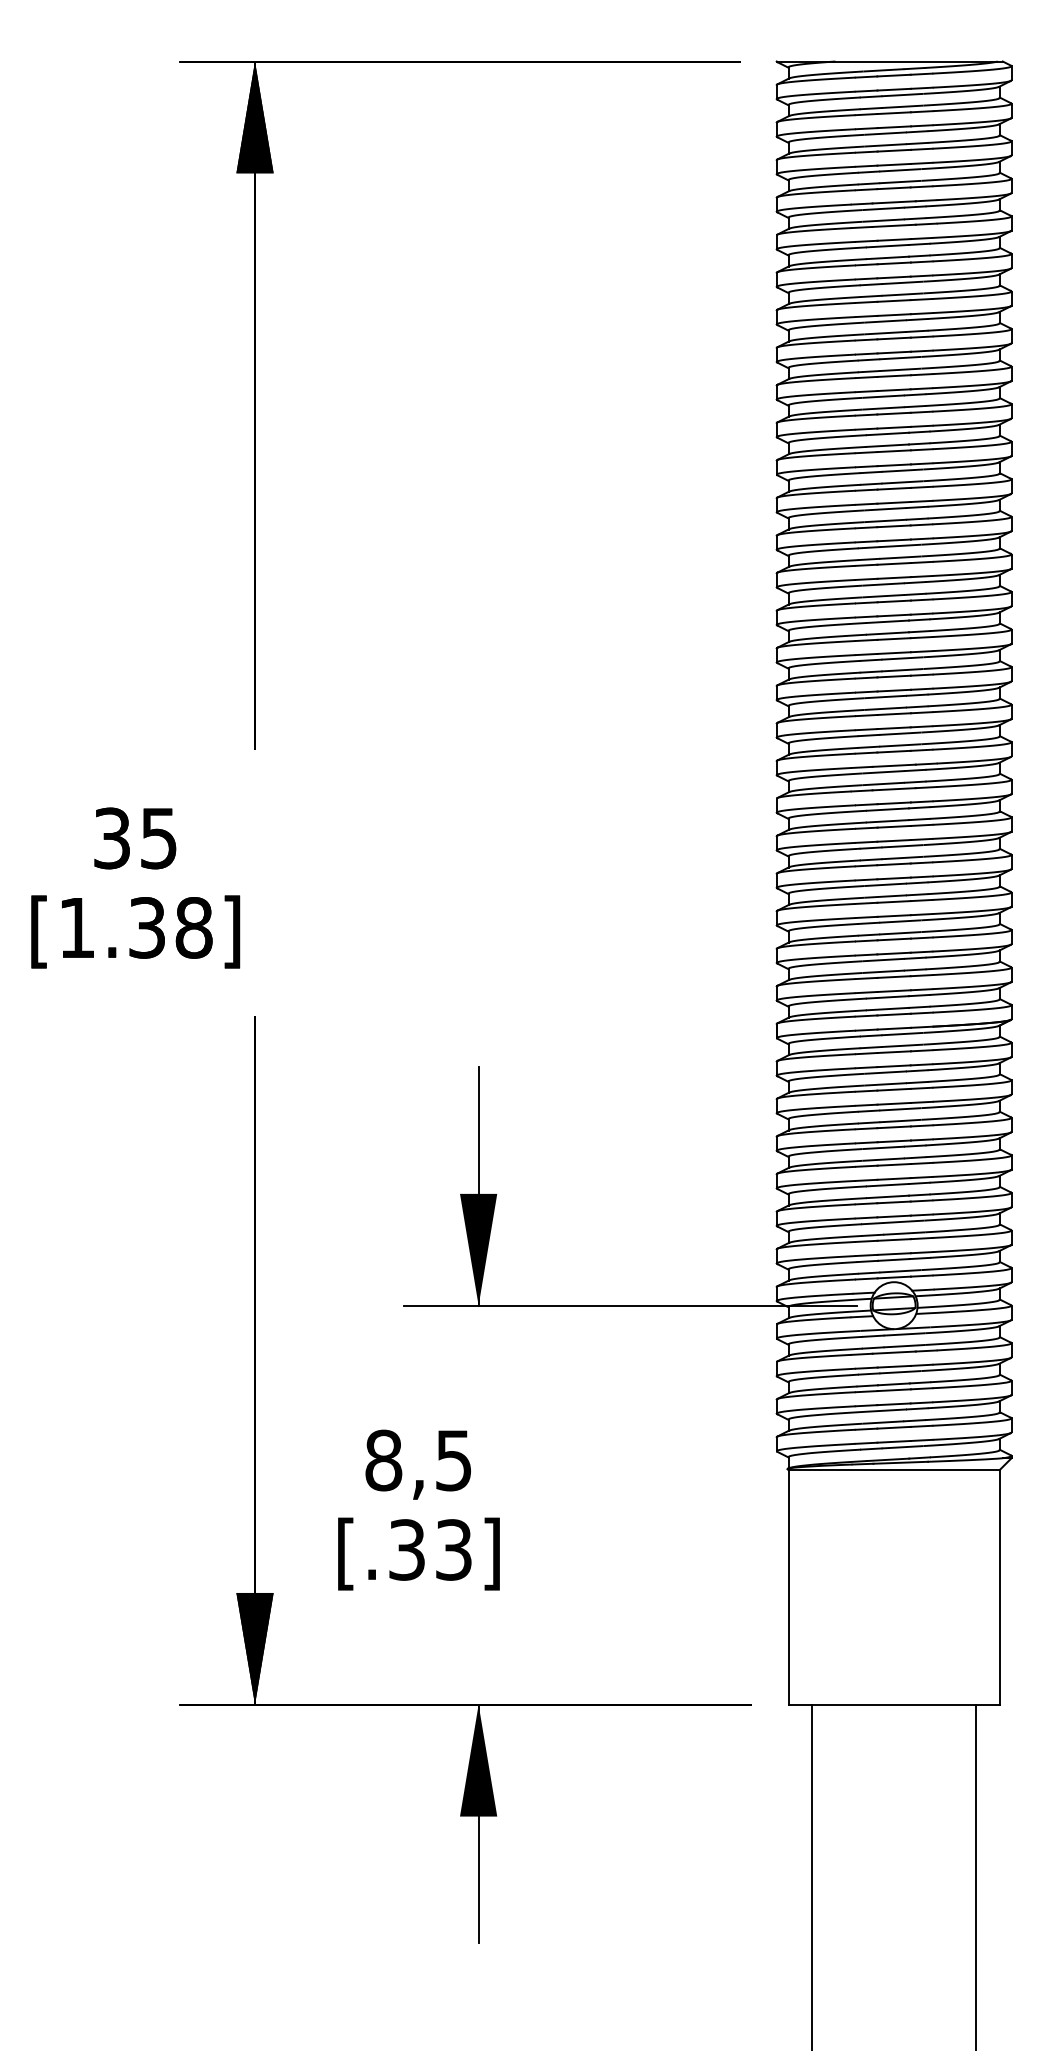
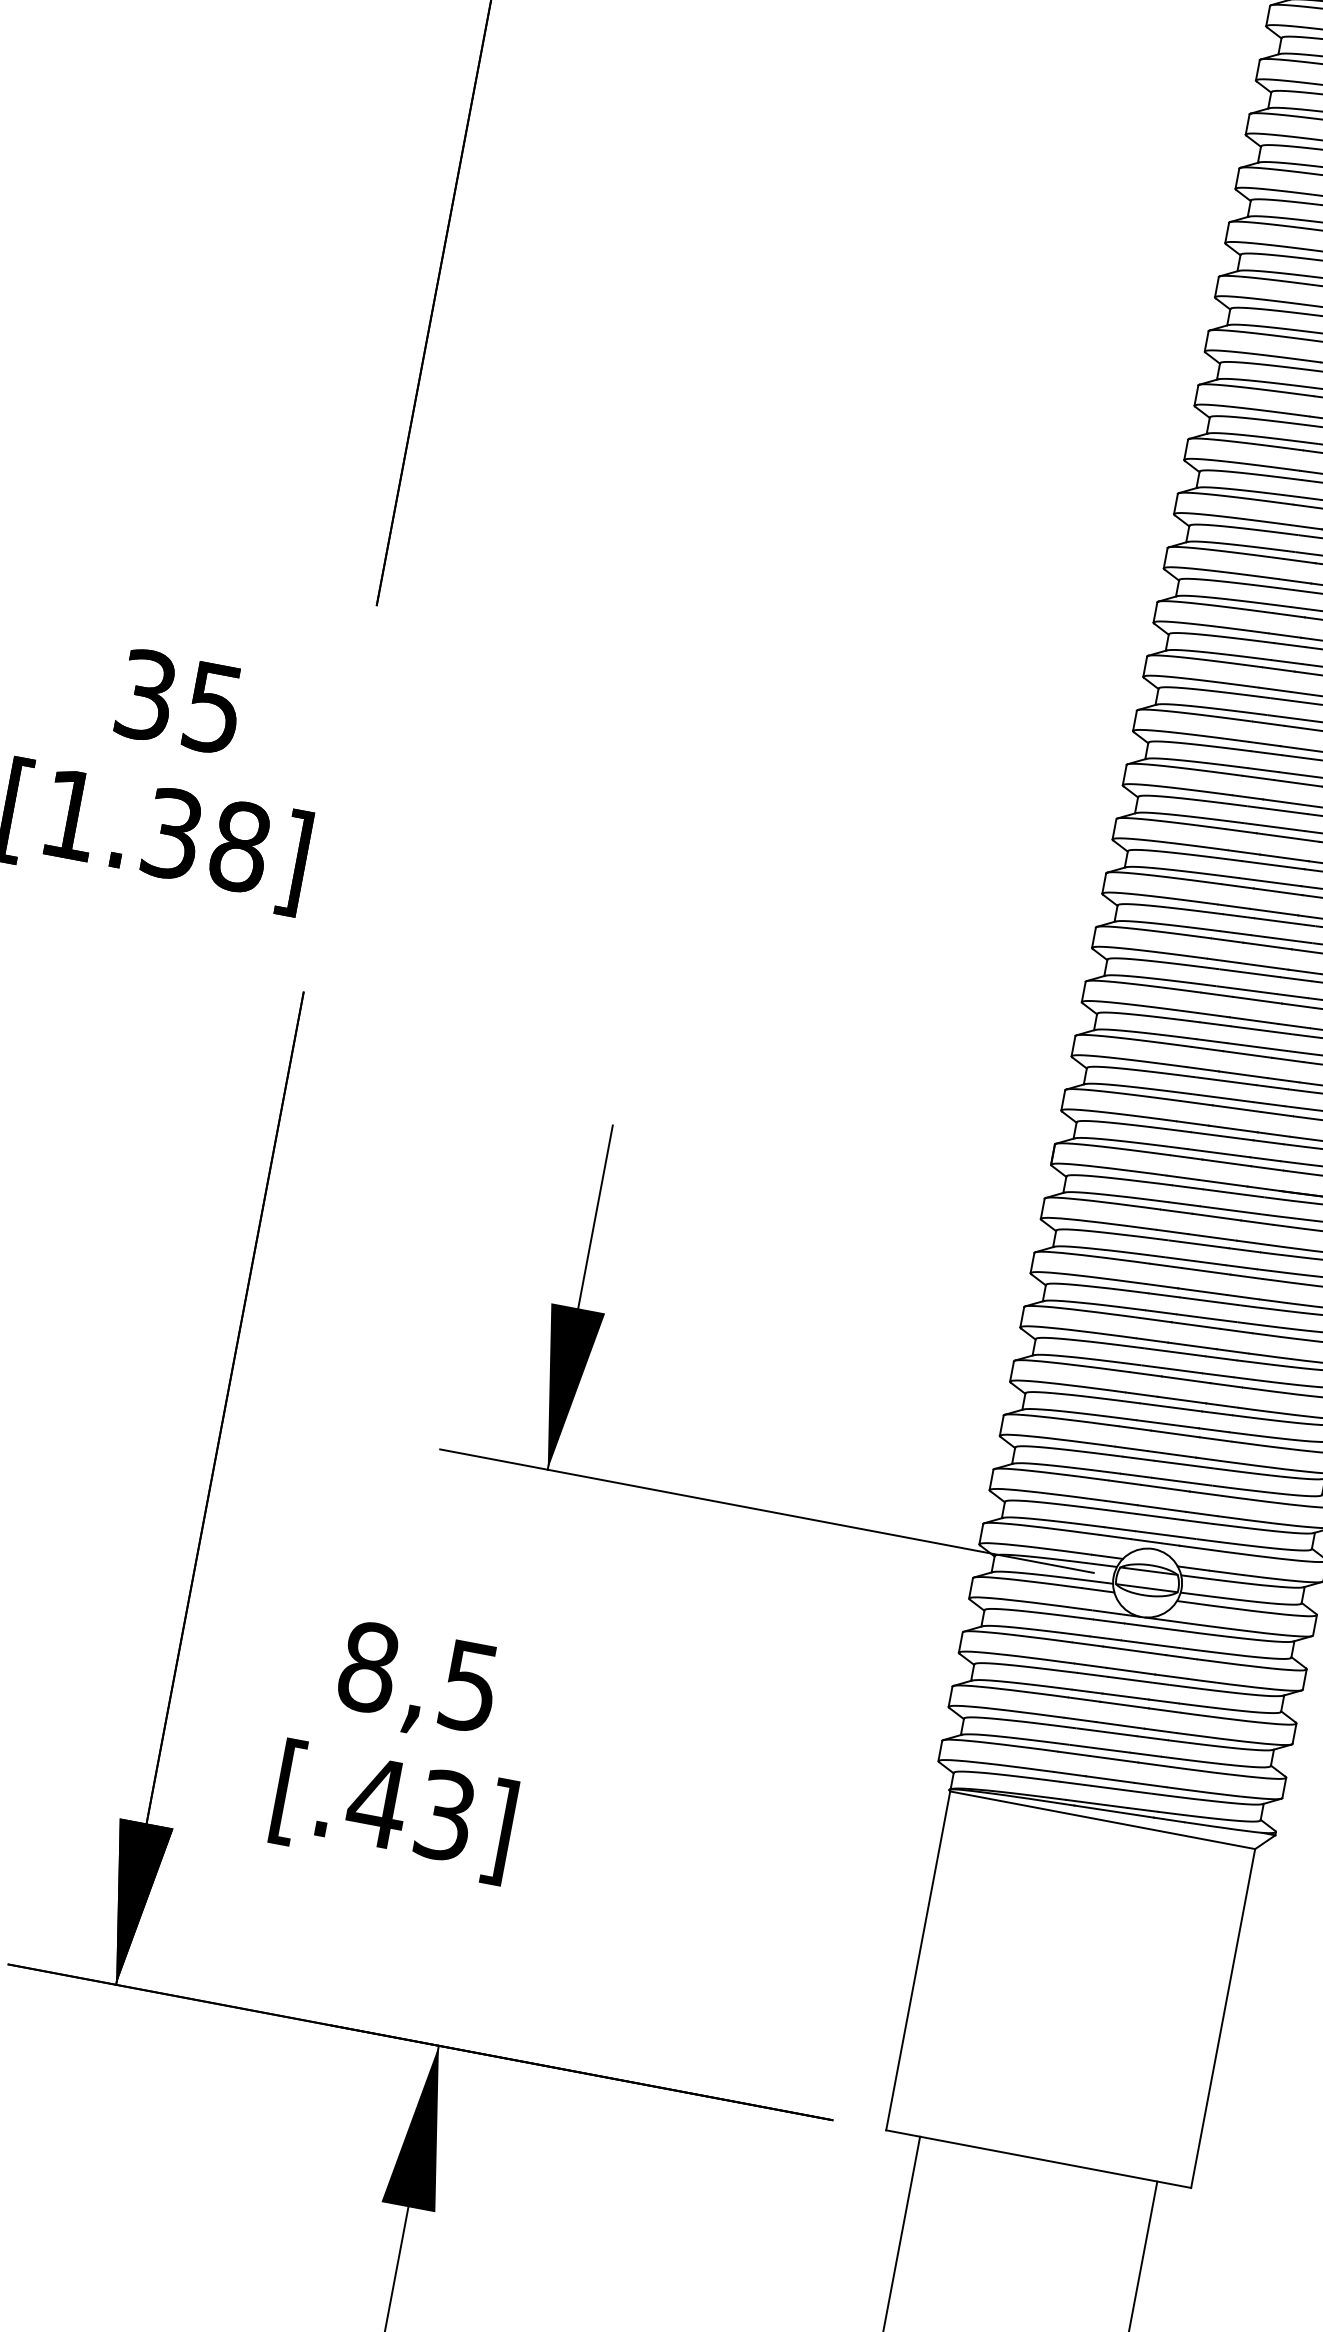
text: (406, 1549) -> (377, 1802), [.33] -> [.43]

